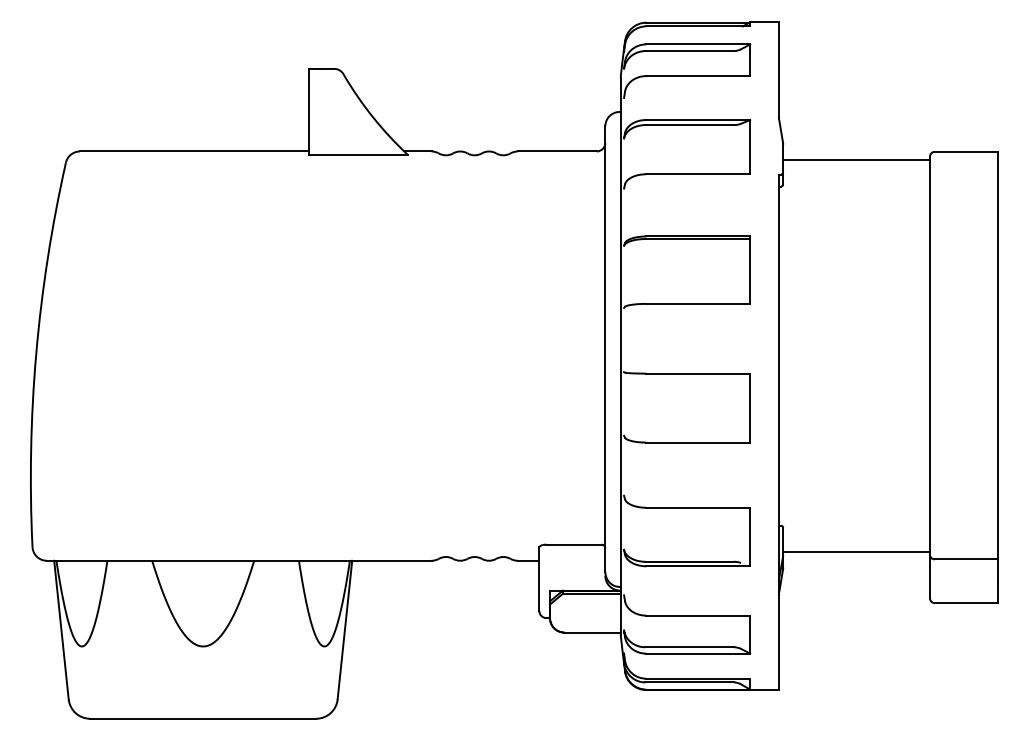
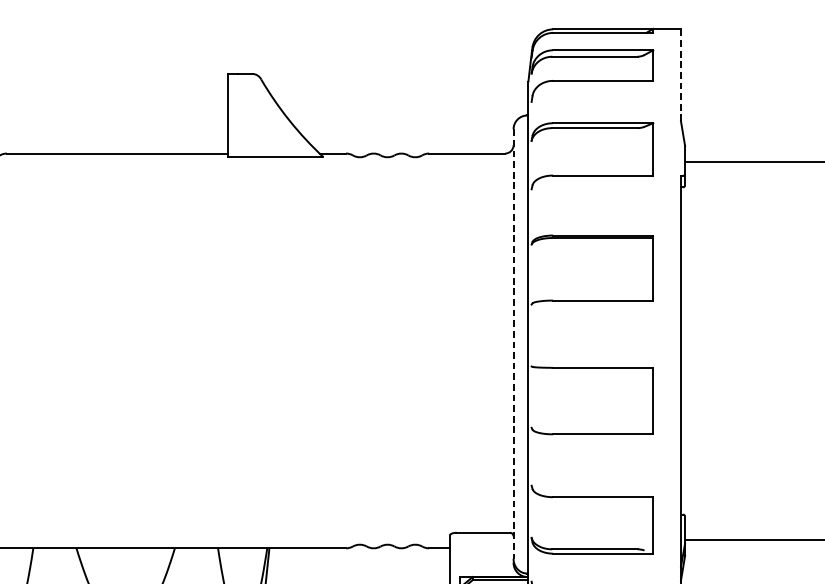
line: (778, 70) -> (680, 75), solid -> dashed
line: (605, 349) -> (513, 344), solid -> dashed

